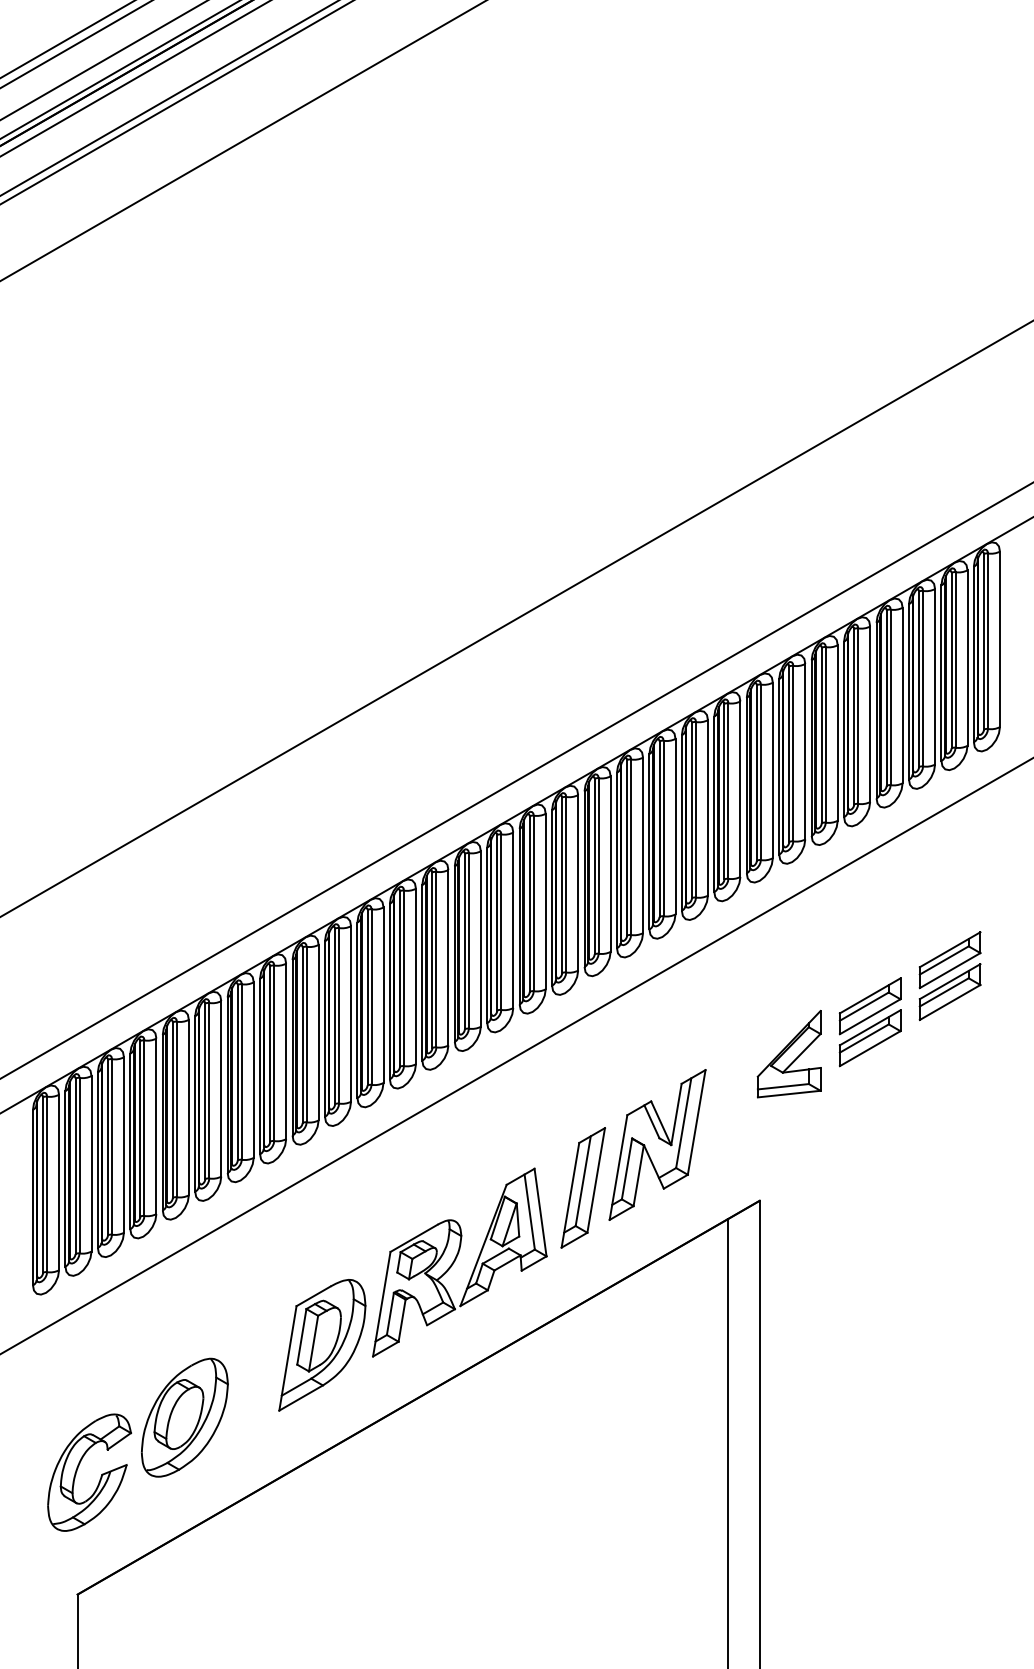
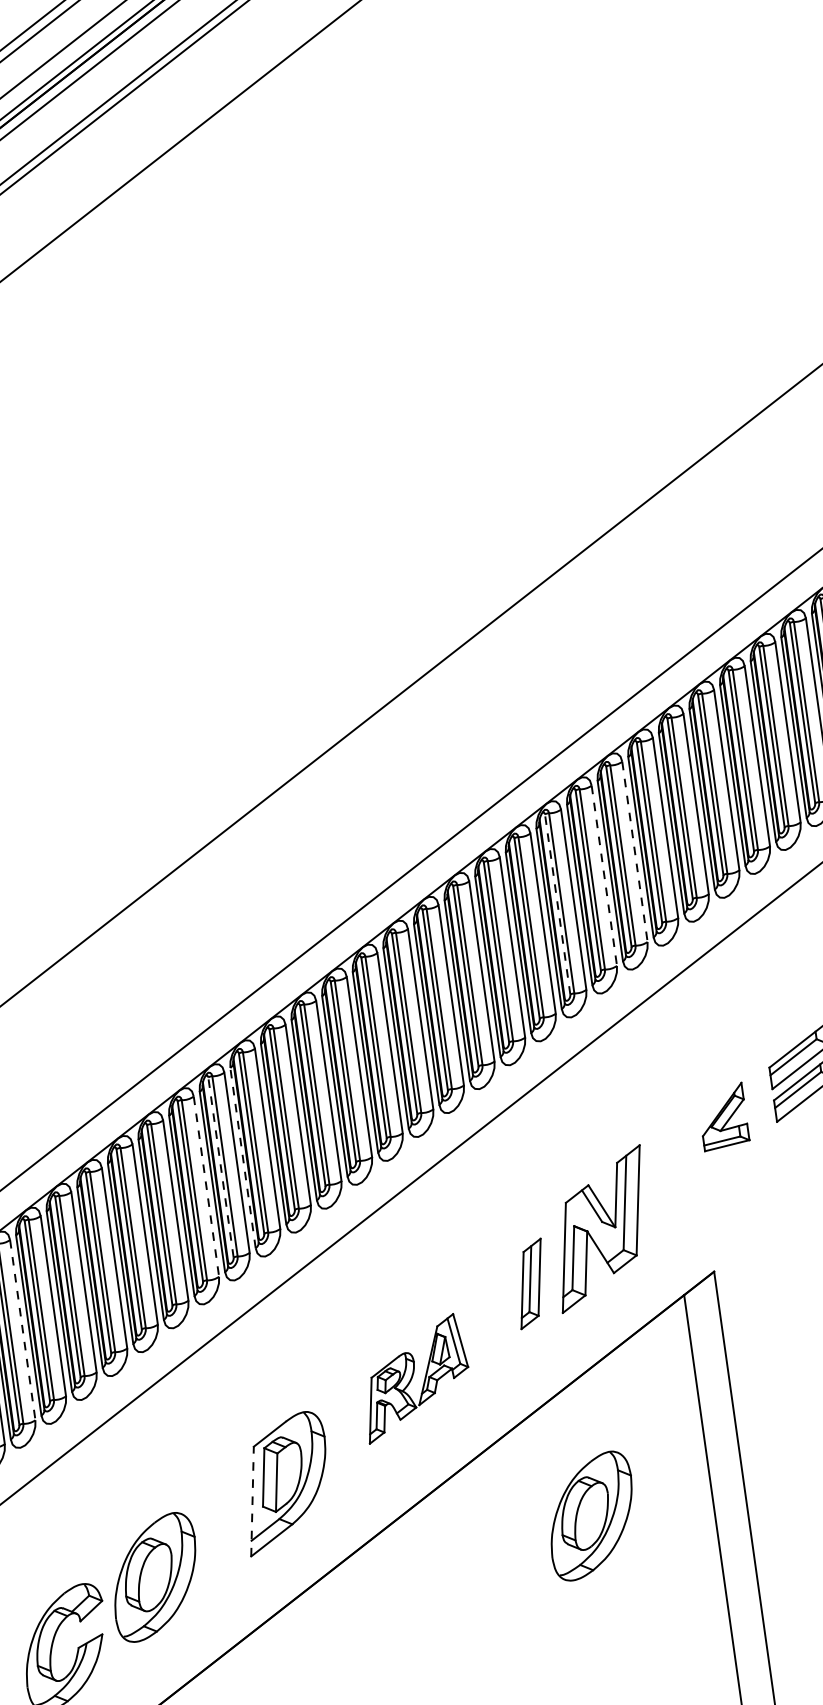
line: (740, 789) -> (635, 852), solid -> dashed
line: (707, 807) -> (603, 875), solid -> dashed
line: (659, 829) -> (557, 904), solid -> dashed
line: (324, 1029) -> (242, 1158), solid -> dashed
line: (302, 1035) -> (220, 1167), solid -> dashed
line: (286, 1051) -> (206, 1186), solid -> dashed
part: (788, 1054) -> (722, 1117), size x0.7
line: (91, 1163) -> (22, 1329), solid -> dashed
part: (582, 1187) -> (530, 1283), size x0.7
part: (459, 1262) -> (414, 1378), size x0.6
line: (287, 1358) -> (252, 1501), solid -> dashed
part: (609, 1417) -> (591, 1515), added

